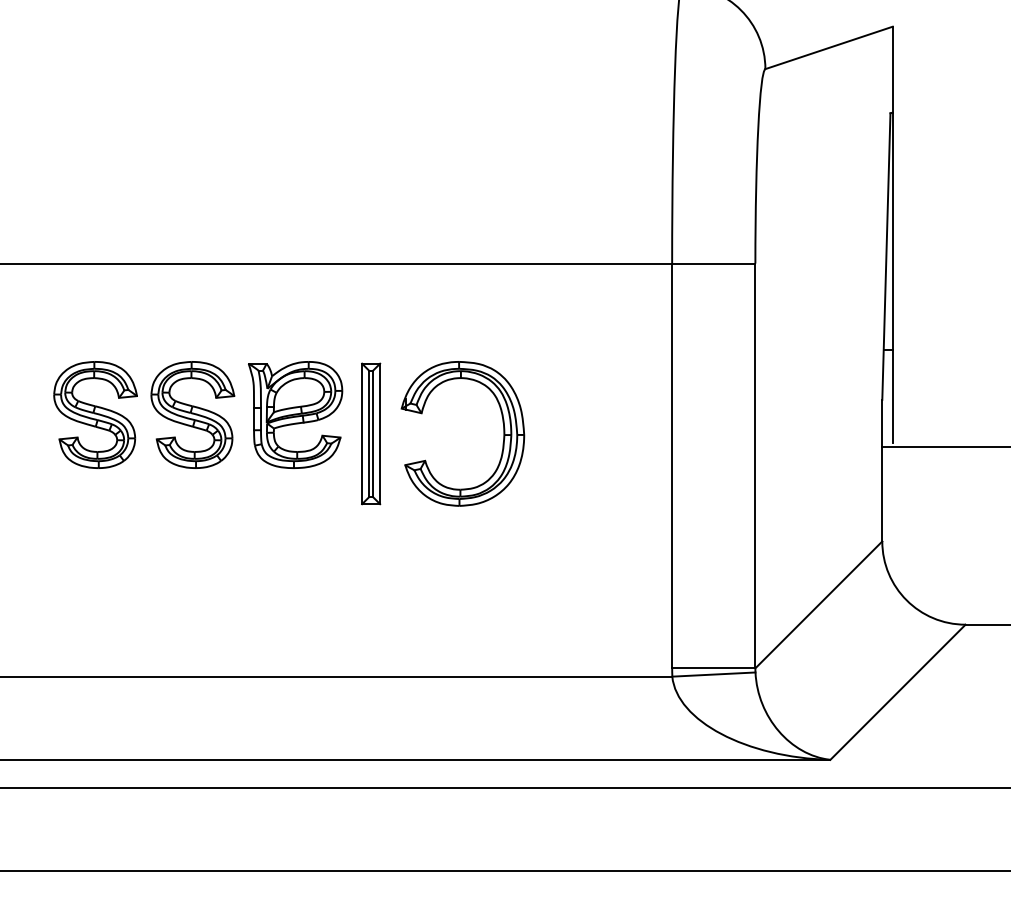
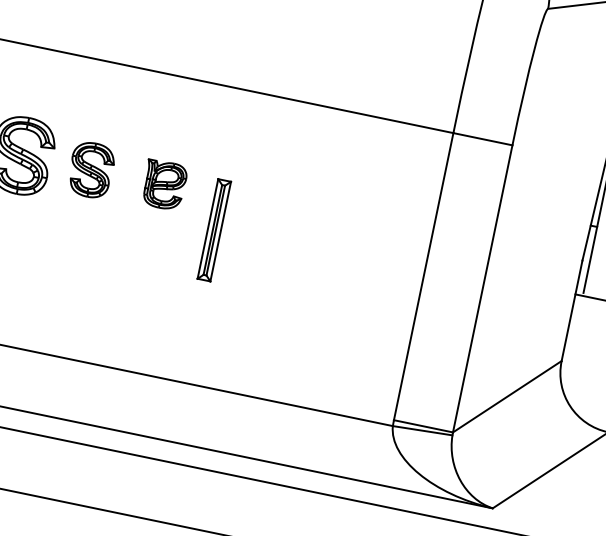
part: (192, 414) -> (91, 169), size x0.7
part: (295, 414) -> (164, 184), size x0.6
part: (371, 433) -> (214, 230), moved
part: (503, 433) -> (308, 228), removed

